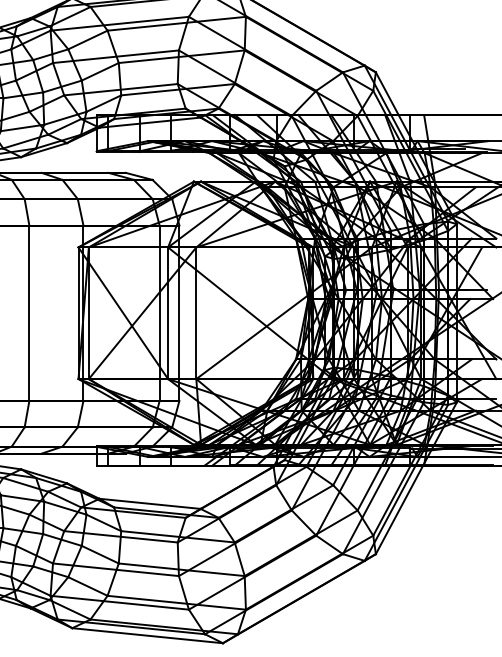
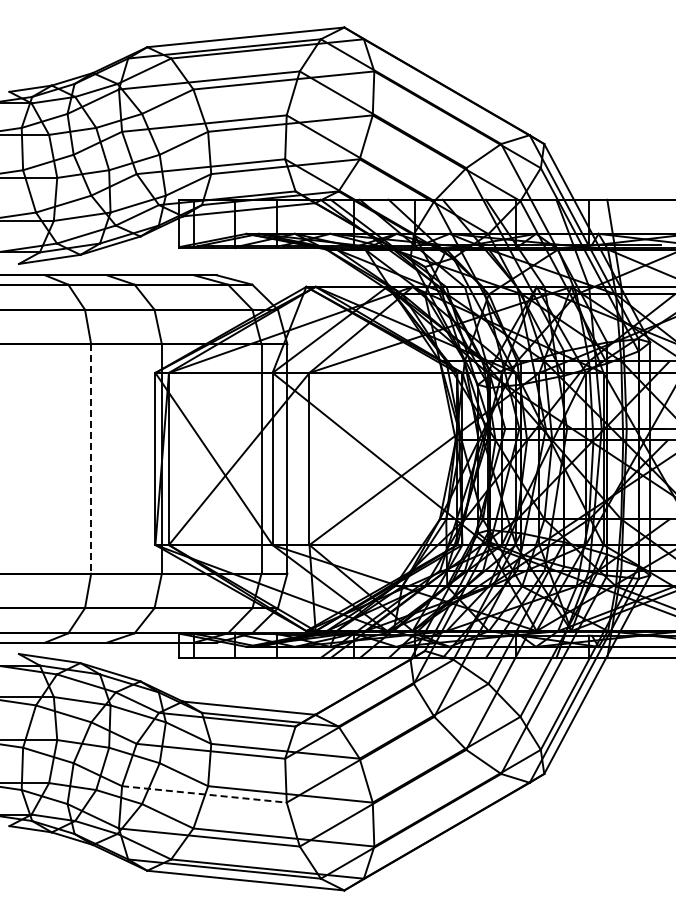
line: (29, 312) -> (91, 458), solid -> dashed
line: (116, 569) -> (204, 794), solid -> dashed

